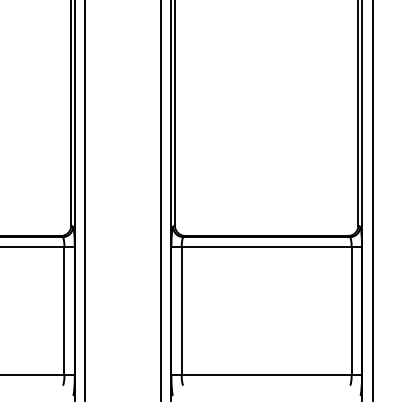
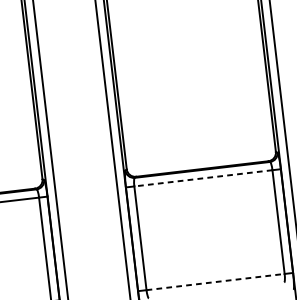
line: (266, 247) -> (203, 178), solid -> dashed
line: (266, 375) -> (215, 282), solid -> dashed

